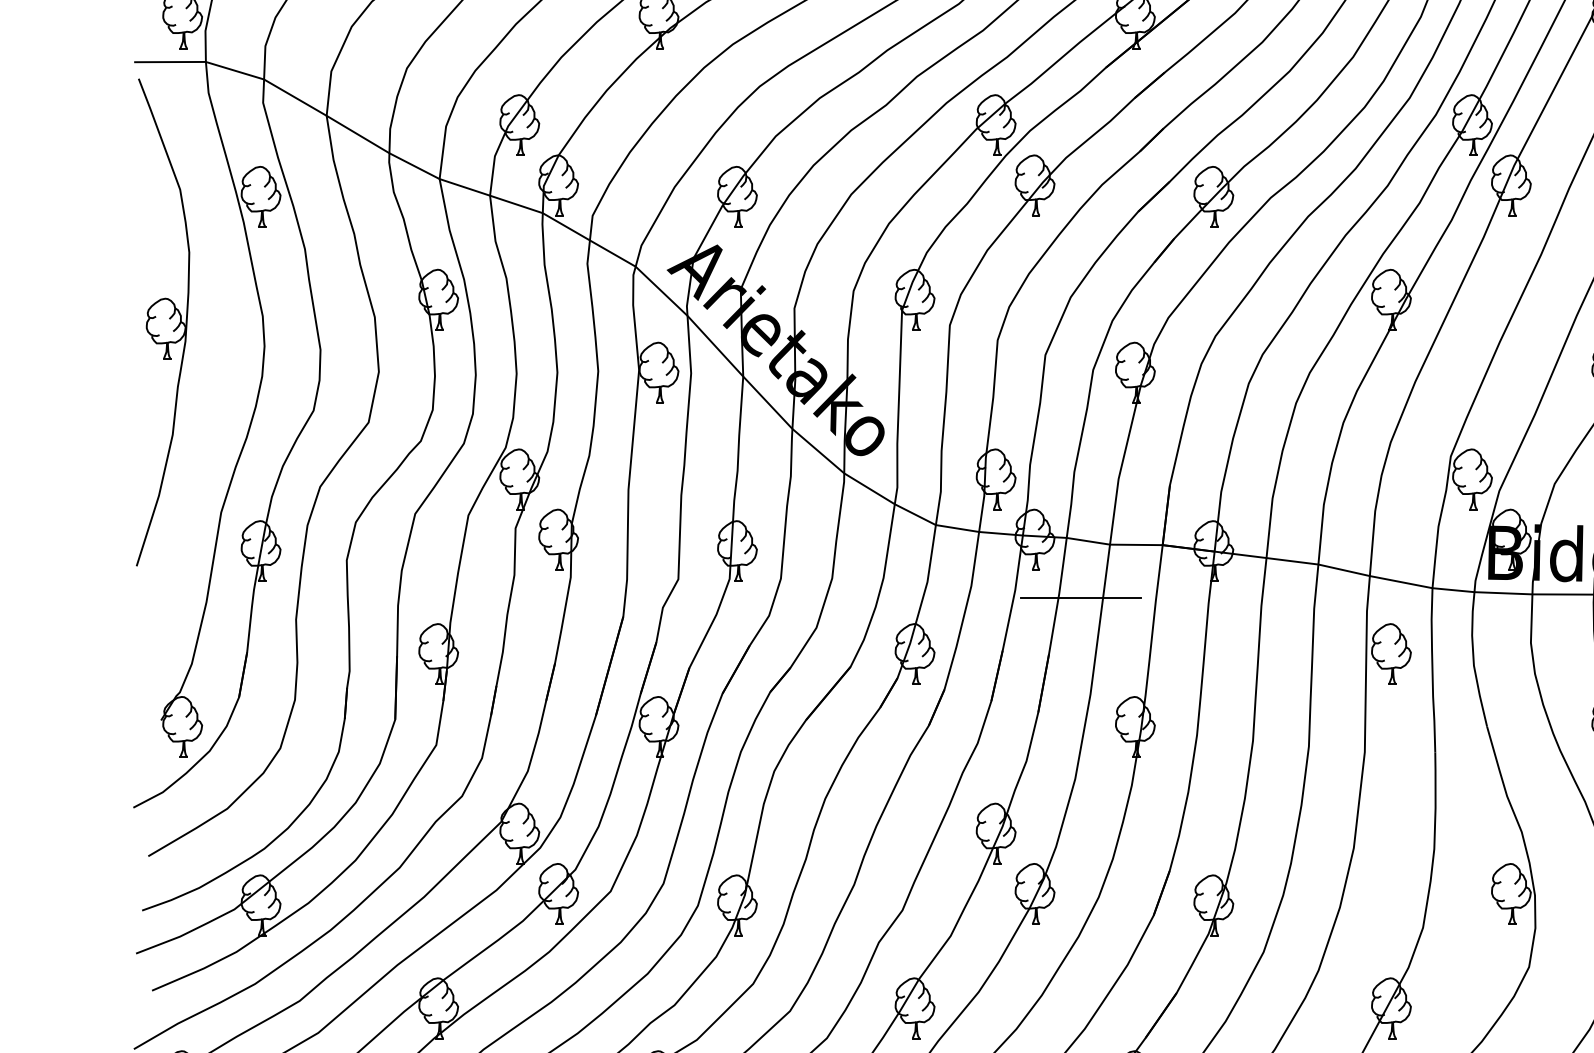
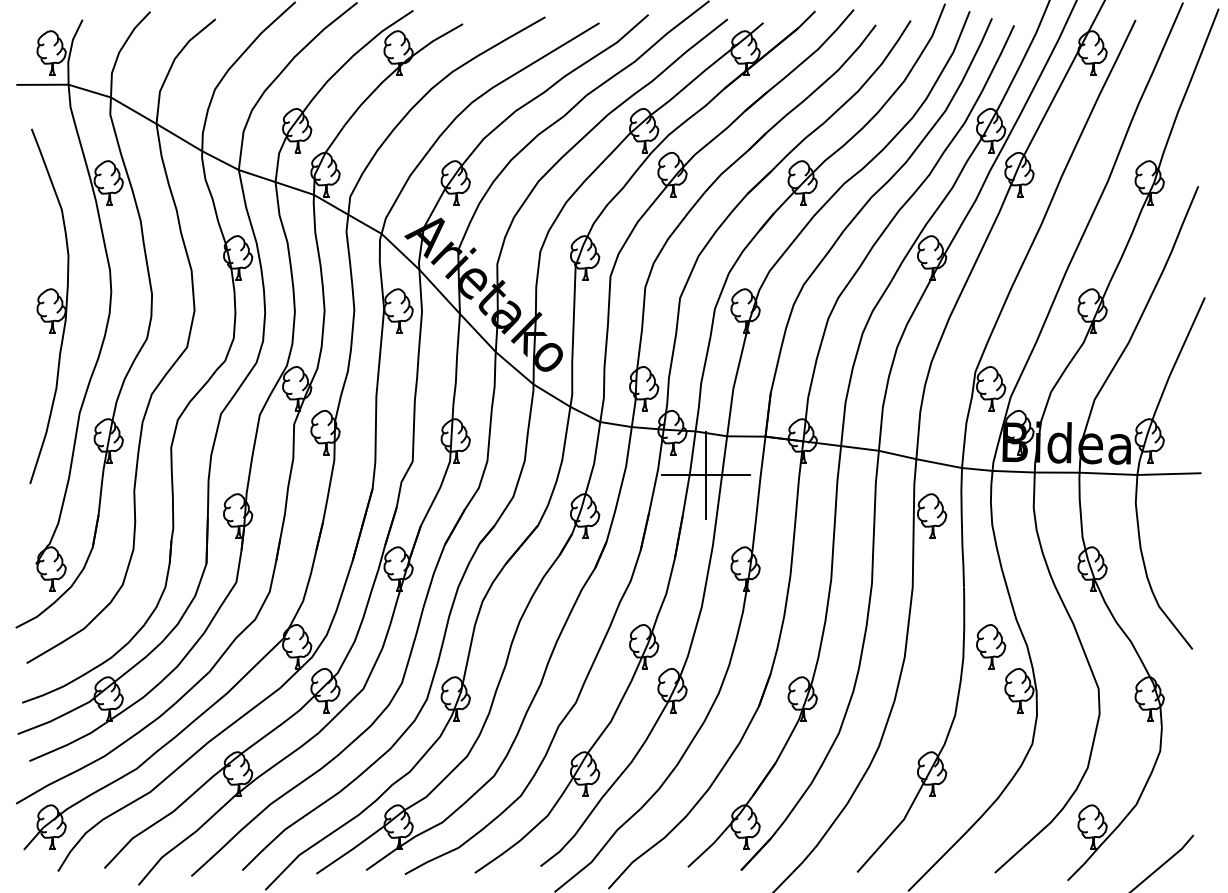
part: (163, 322) -> (49, 306), moved
line: (1080, 598) -> (705, 475), added
part: (1472, 833) -> (991, 646), added

